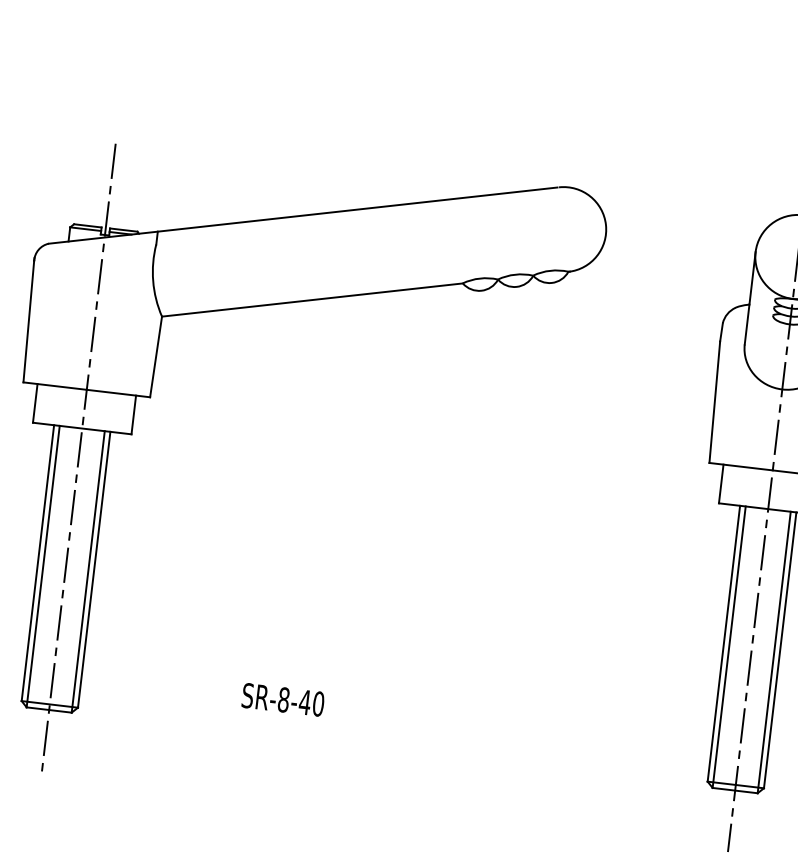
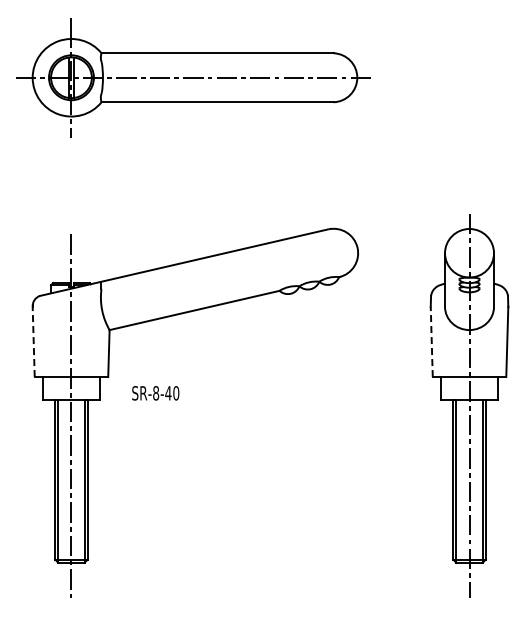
line: (28, 320) -> (33, 341), solid -> dashed
line: (714, 401) -> (431, 341), solid -> dashed
text: (282, 700) -> (155, 393), moved

